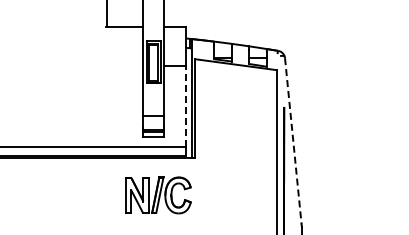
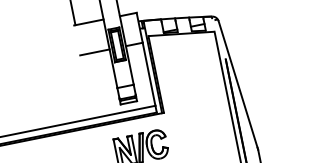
line: (124, 65) -> (94, 52), added
line: (185, 106) -> (148, 74), dashed -> solid
line: (293, 141) -> (238, 84), dashed -> solid

